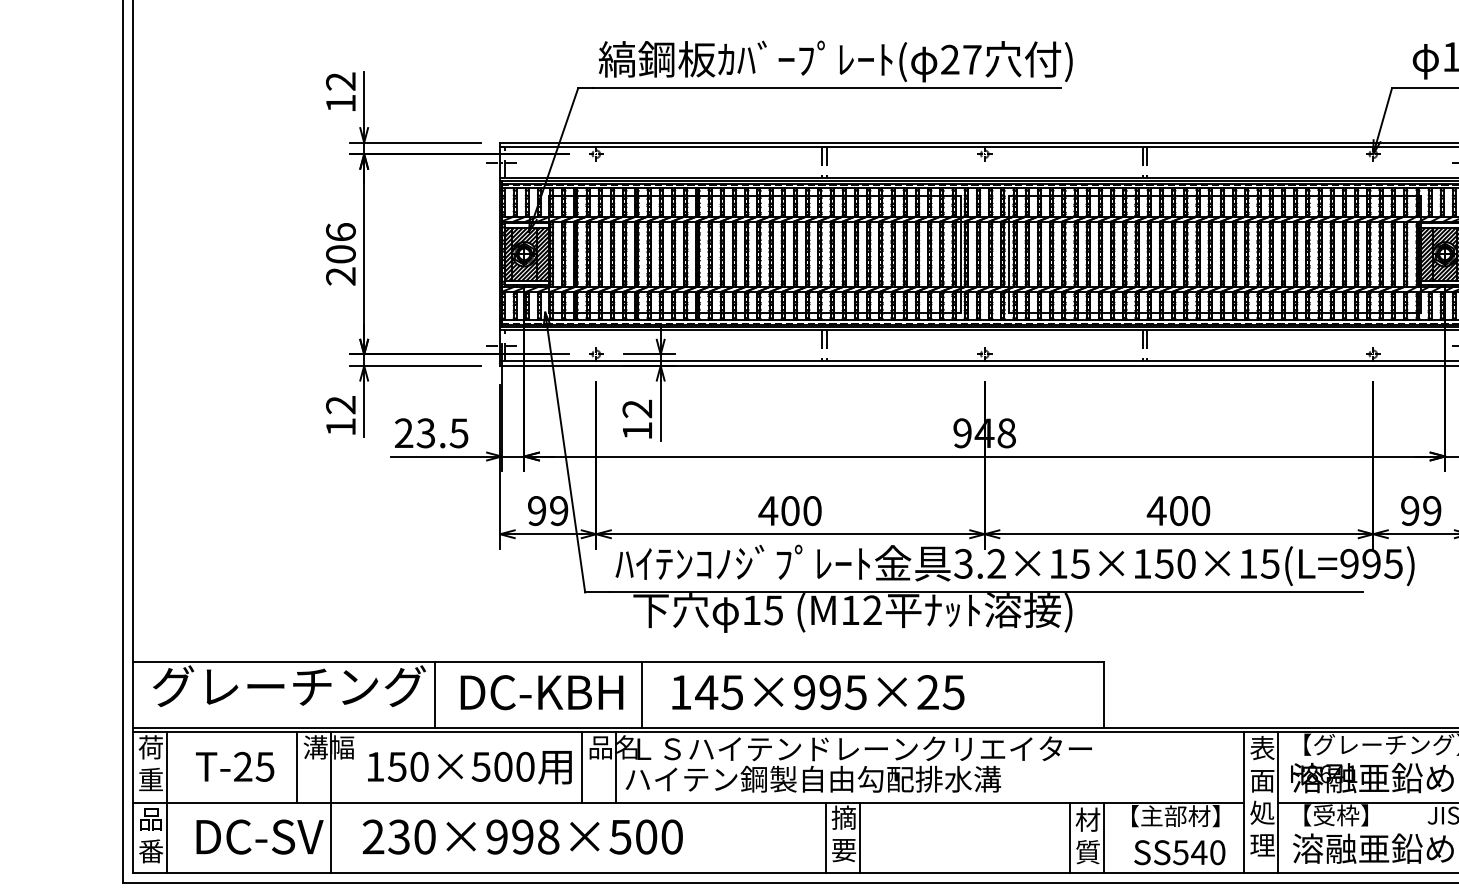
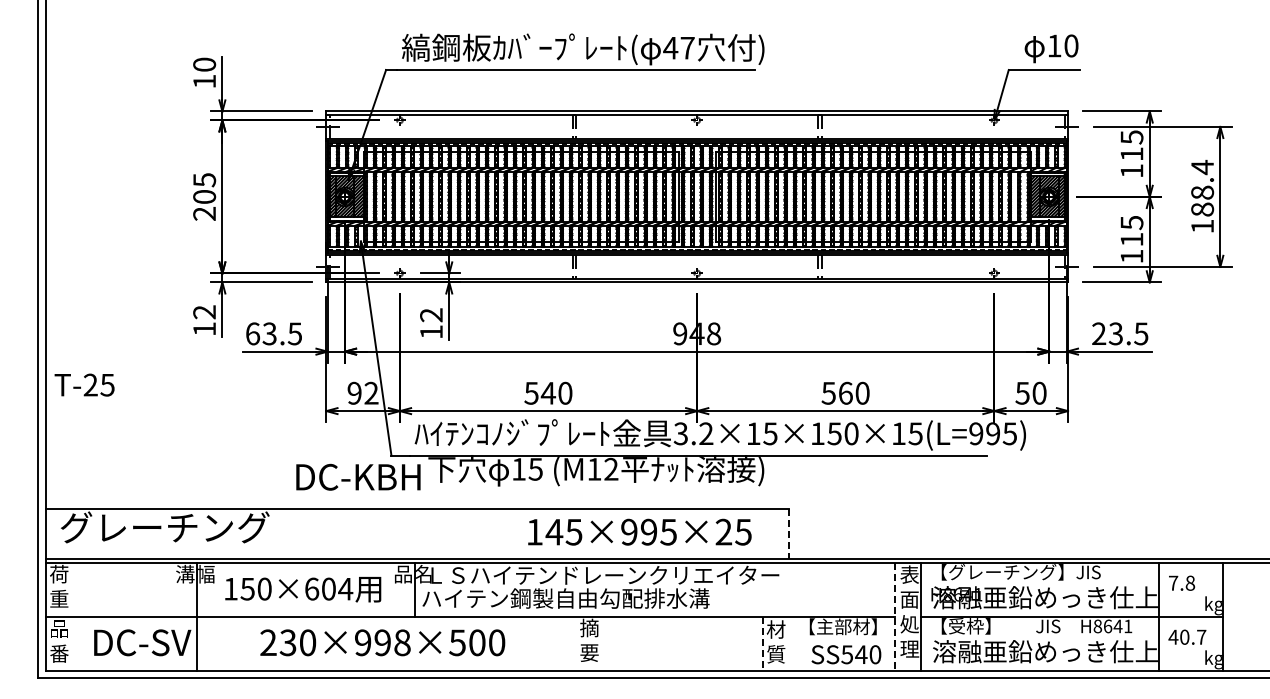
text: (949, 58) -> (670, 47), 27 -> 47
text: (340, 81) -> (204, 64), 12 -> 10
text: (340, 232) -> (204, 180), 206 -> 205
text: (404, 432) -> (253, 333), 23.5 -> 63.5
text: (779, 509) -> (540, 392), 400 -> 540
text: (1166, 509) -> (836, 392), 400 -> 560
text: (1420, 509) -> (1030, 392), 99 -> 50
text: (559, 511) -> (371, 393), 99 -> 92
text: (542, 691) -> (358, 476), moved
text: (817, 691) -> (639, 531), moved
line: (434, 694) -> (276, 533), removed
line: (641, 694) -> (434, 533), removed
line: (1104, 695) -> (788, 534), solid -> dashed
text: (234, 766) -> (84, 384), moved
text: (502, 766) -> (328, 588), 150×500 -> 150×604
line: (297, 767) -> (171, 589), removed
line: (582, 767) -> (389, 589), removed
line: (166, 802) -> (71, 616), removed
line: (1243, 803) -> (895, 617), solid -> dashed
text: (522, 836) -> (382, 642), moved
line: (825, 837) -> (575, 643), removed
line: (859, 837) -> (601, 643), removed
line: (1104, 837) -> (788, 643), removed
line: (1070, 839) -> (762, 644), solid -> dashed

